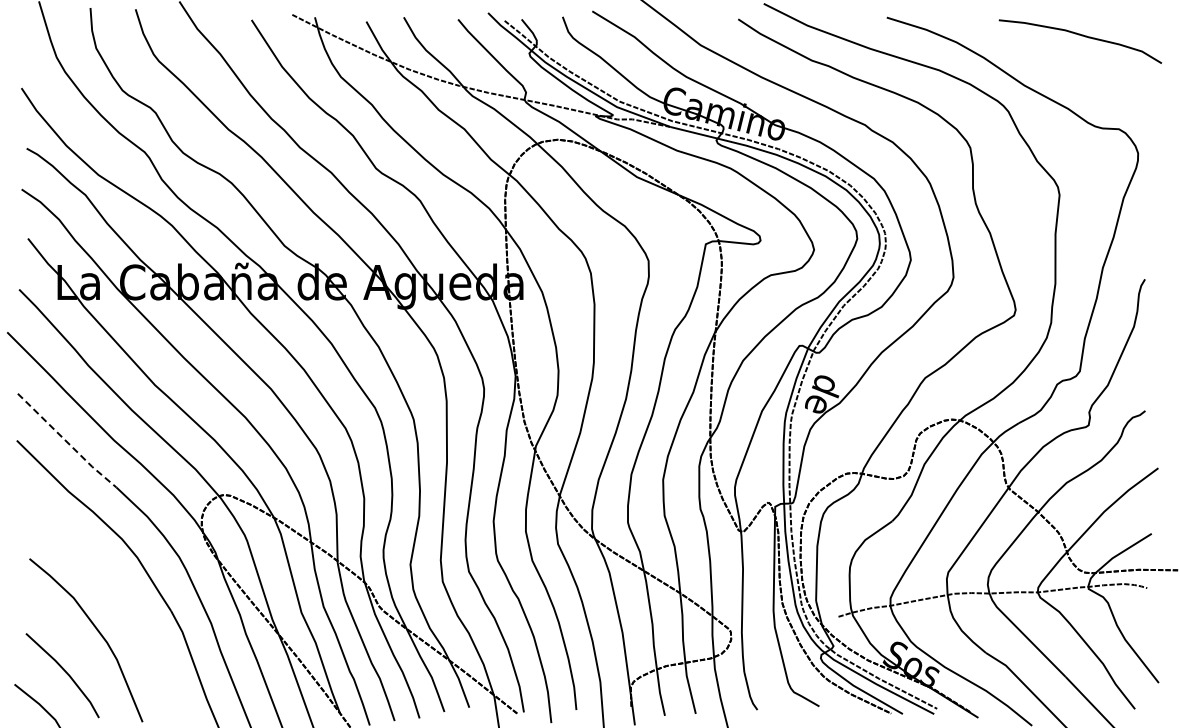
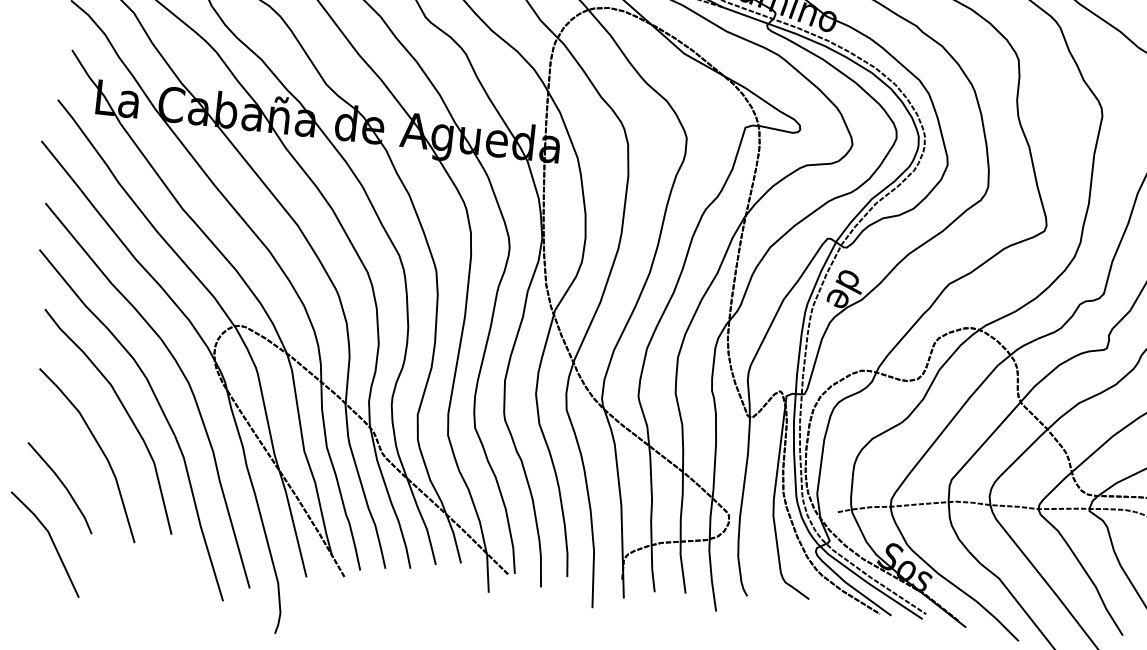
line: (66, 441) -> (88, 255), dashed -> solid
curve: (118, 591) -> (124, 410), added

